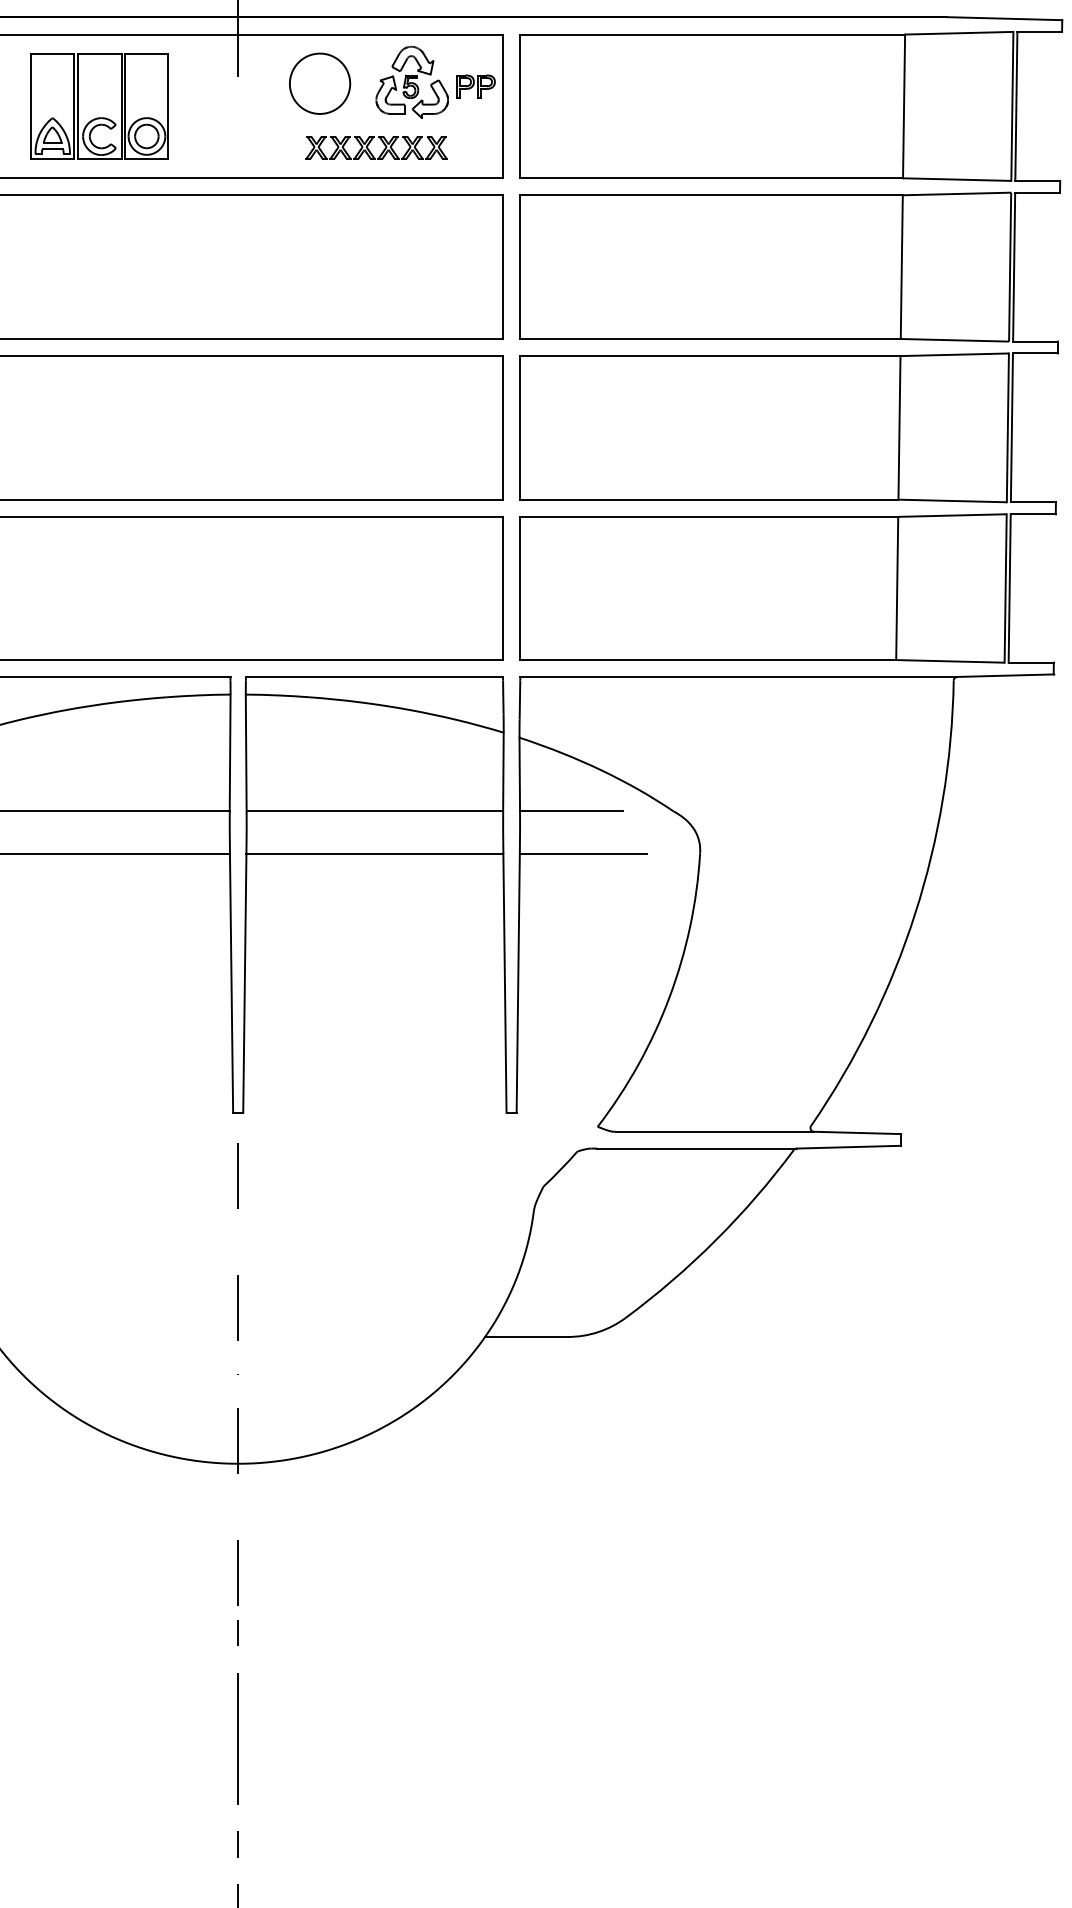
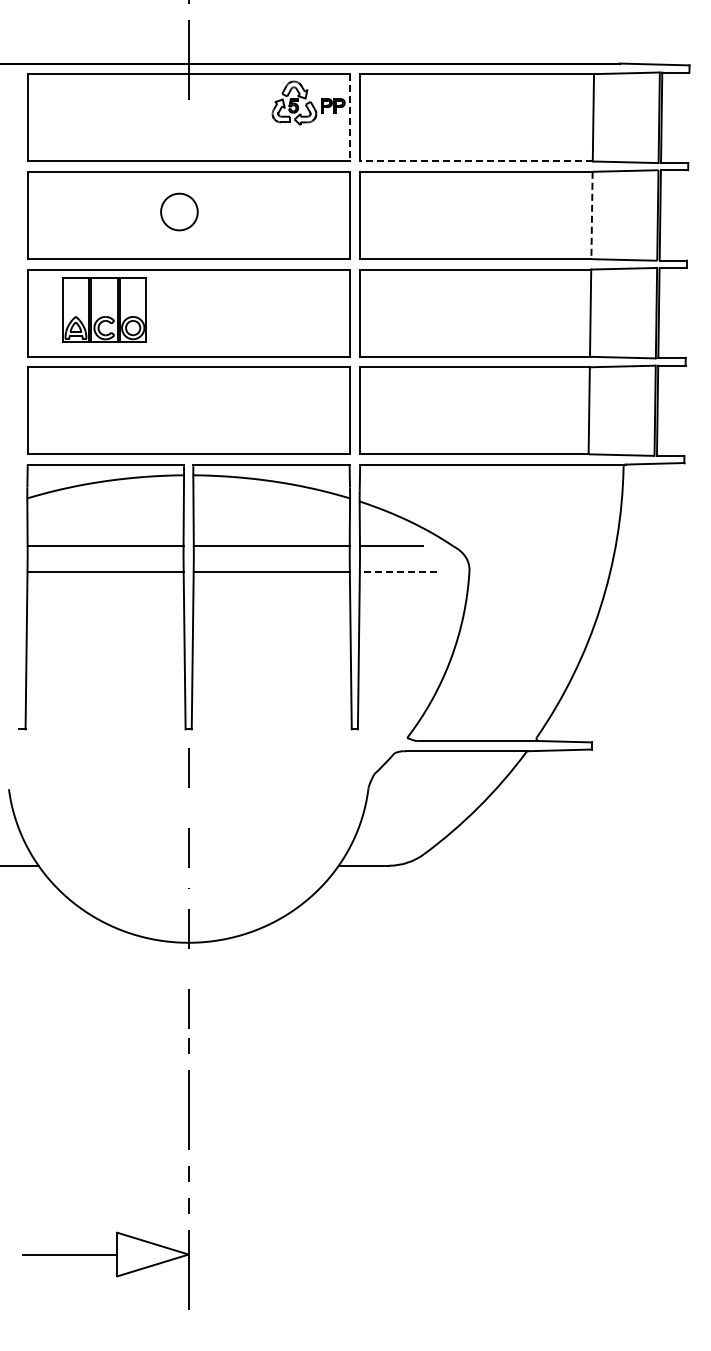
part: (320, 82) -> (179, 211), moved
part: (99, 105) -> (104, 309), moved
line: (502, 105) -> (349, 117), solid -> dashed
part: (376, 147) -> (272, 142), removed
line: (710, 178) -> (475, 161), solid -> dashed
line: (902, 267) -> (592, 215), solid -> dashed
line: (583, 852) -> (398, 571), solid -> dashed

